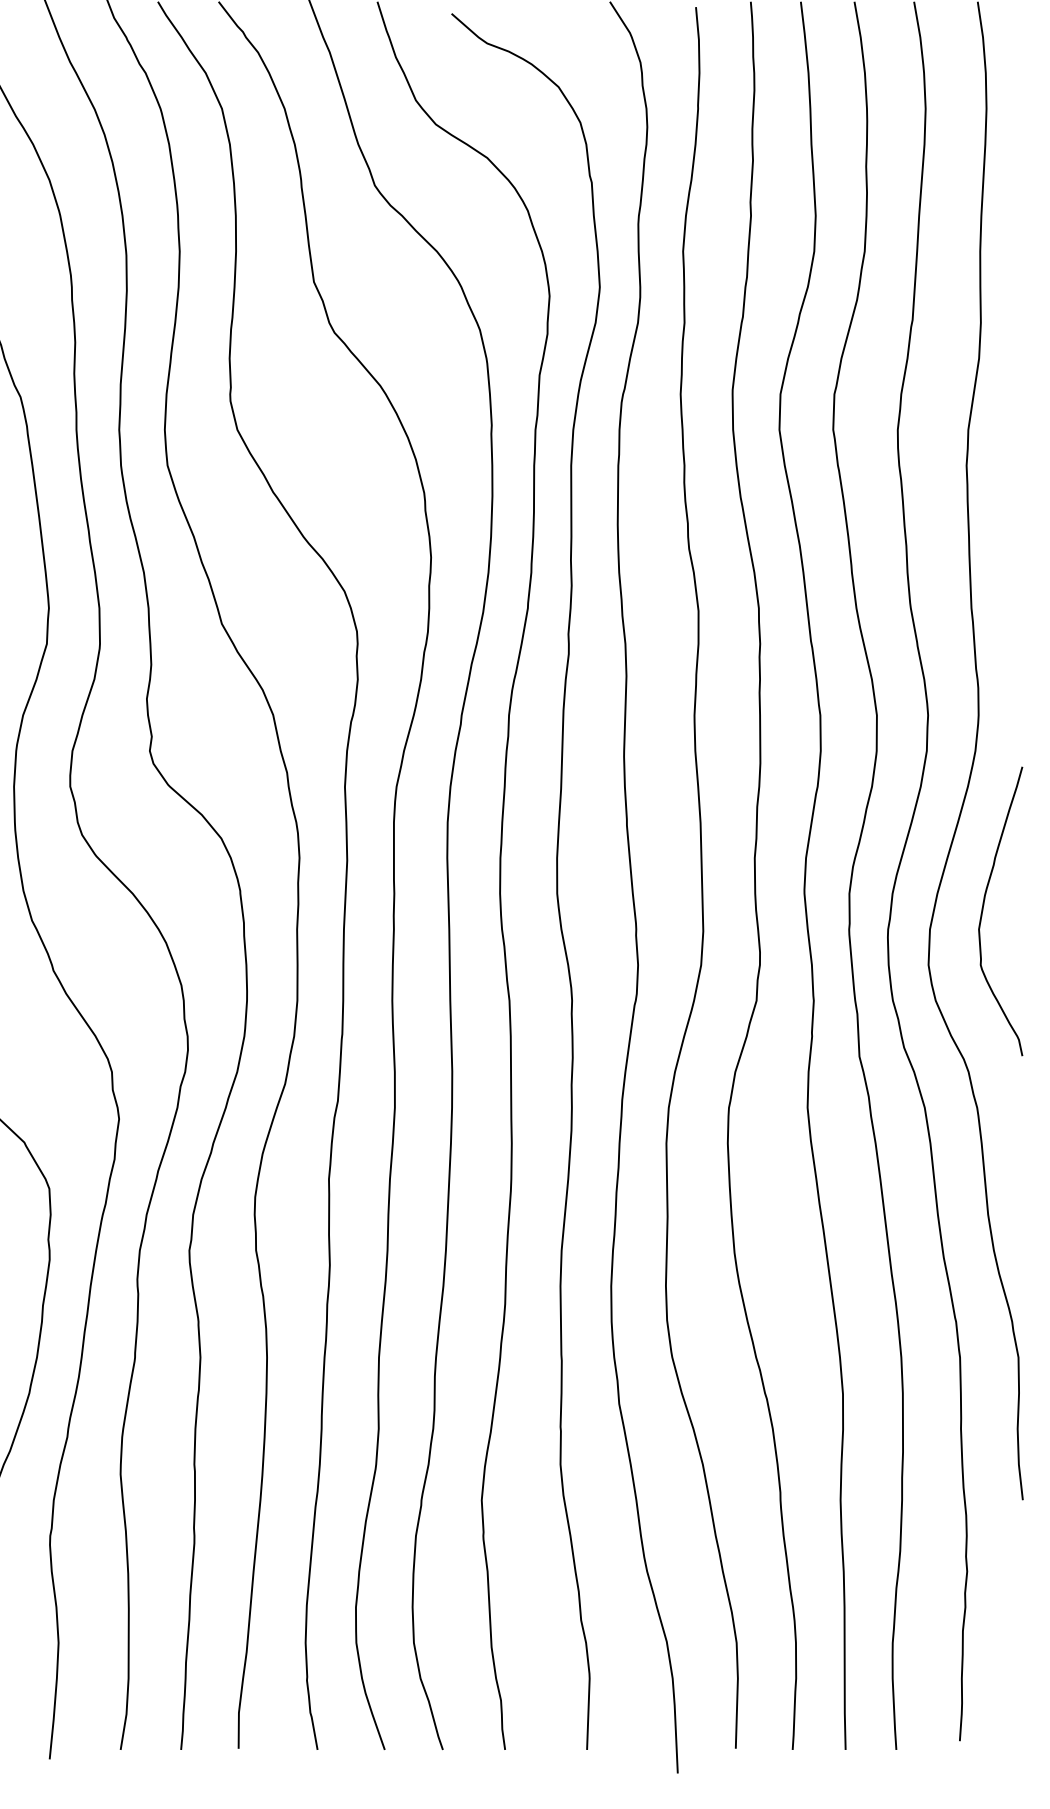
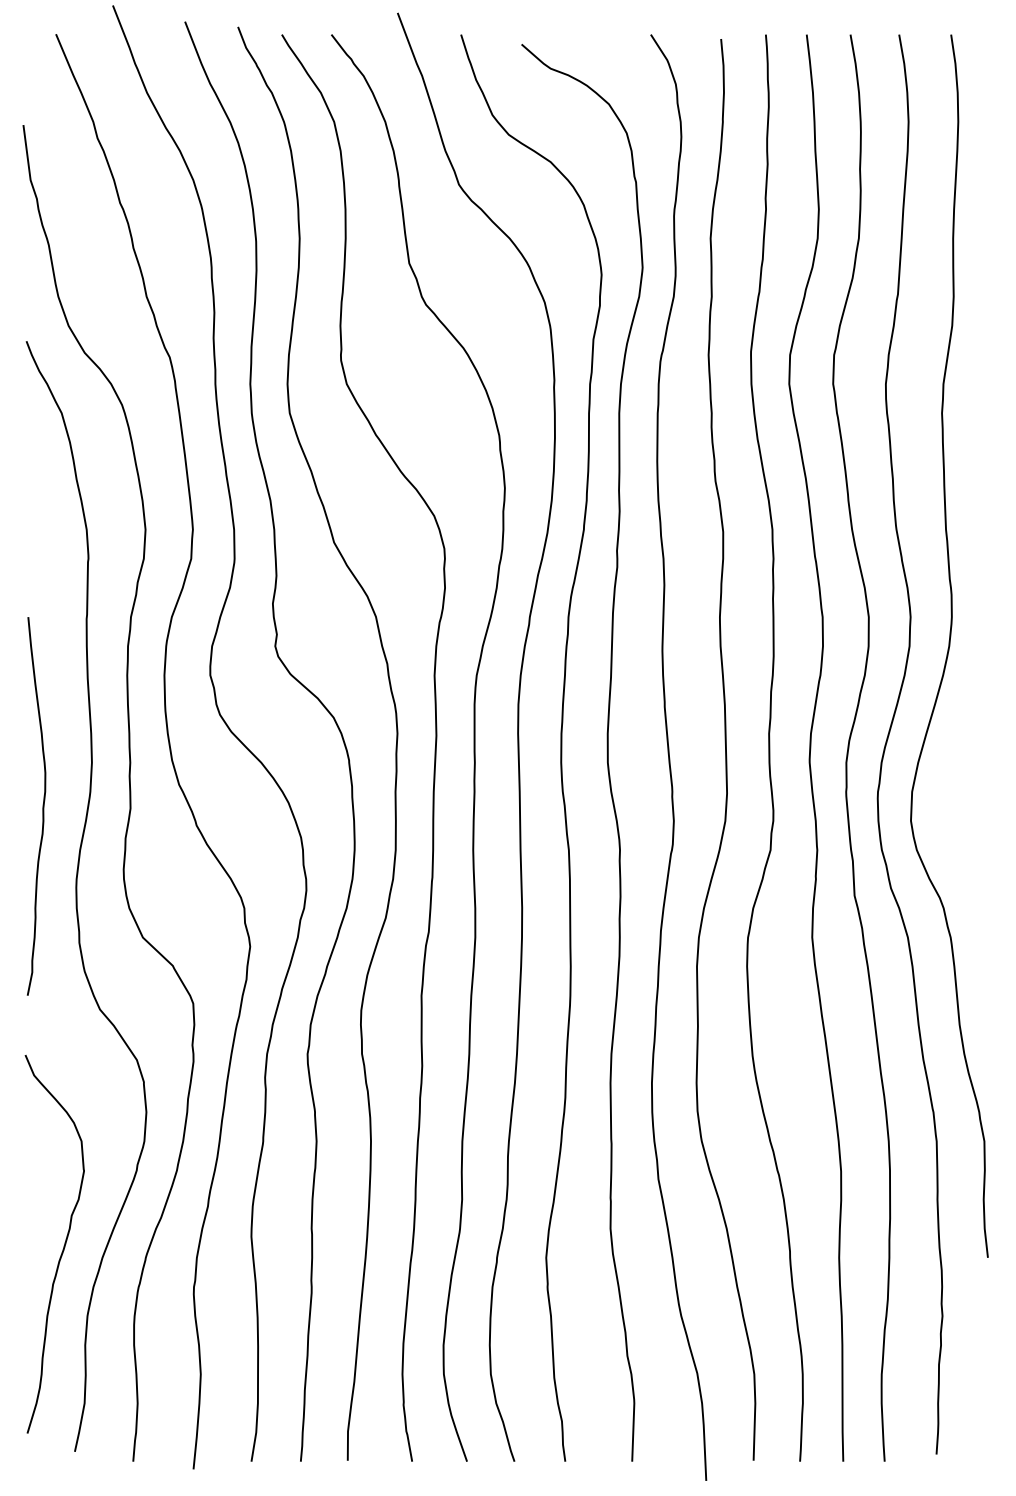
curve: (984, 908) -> (956, 774), removed

